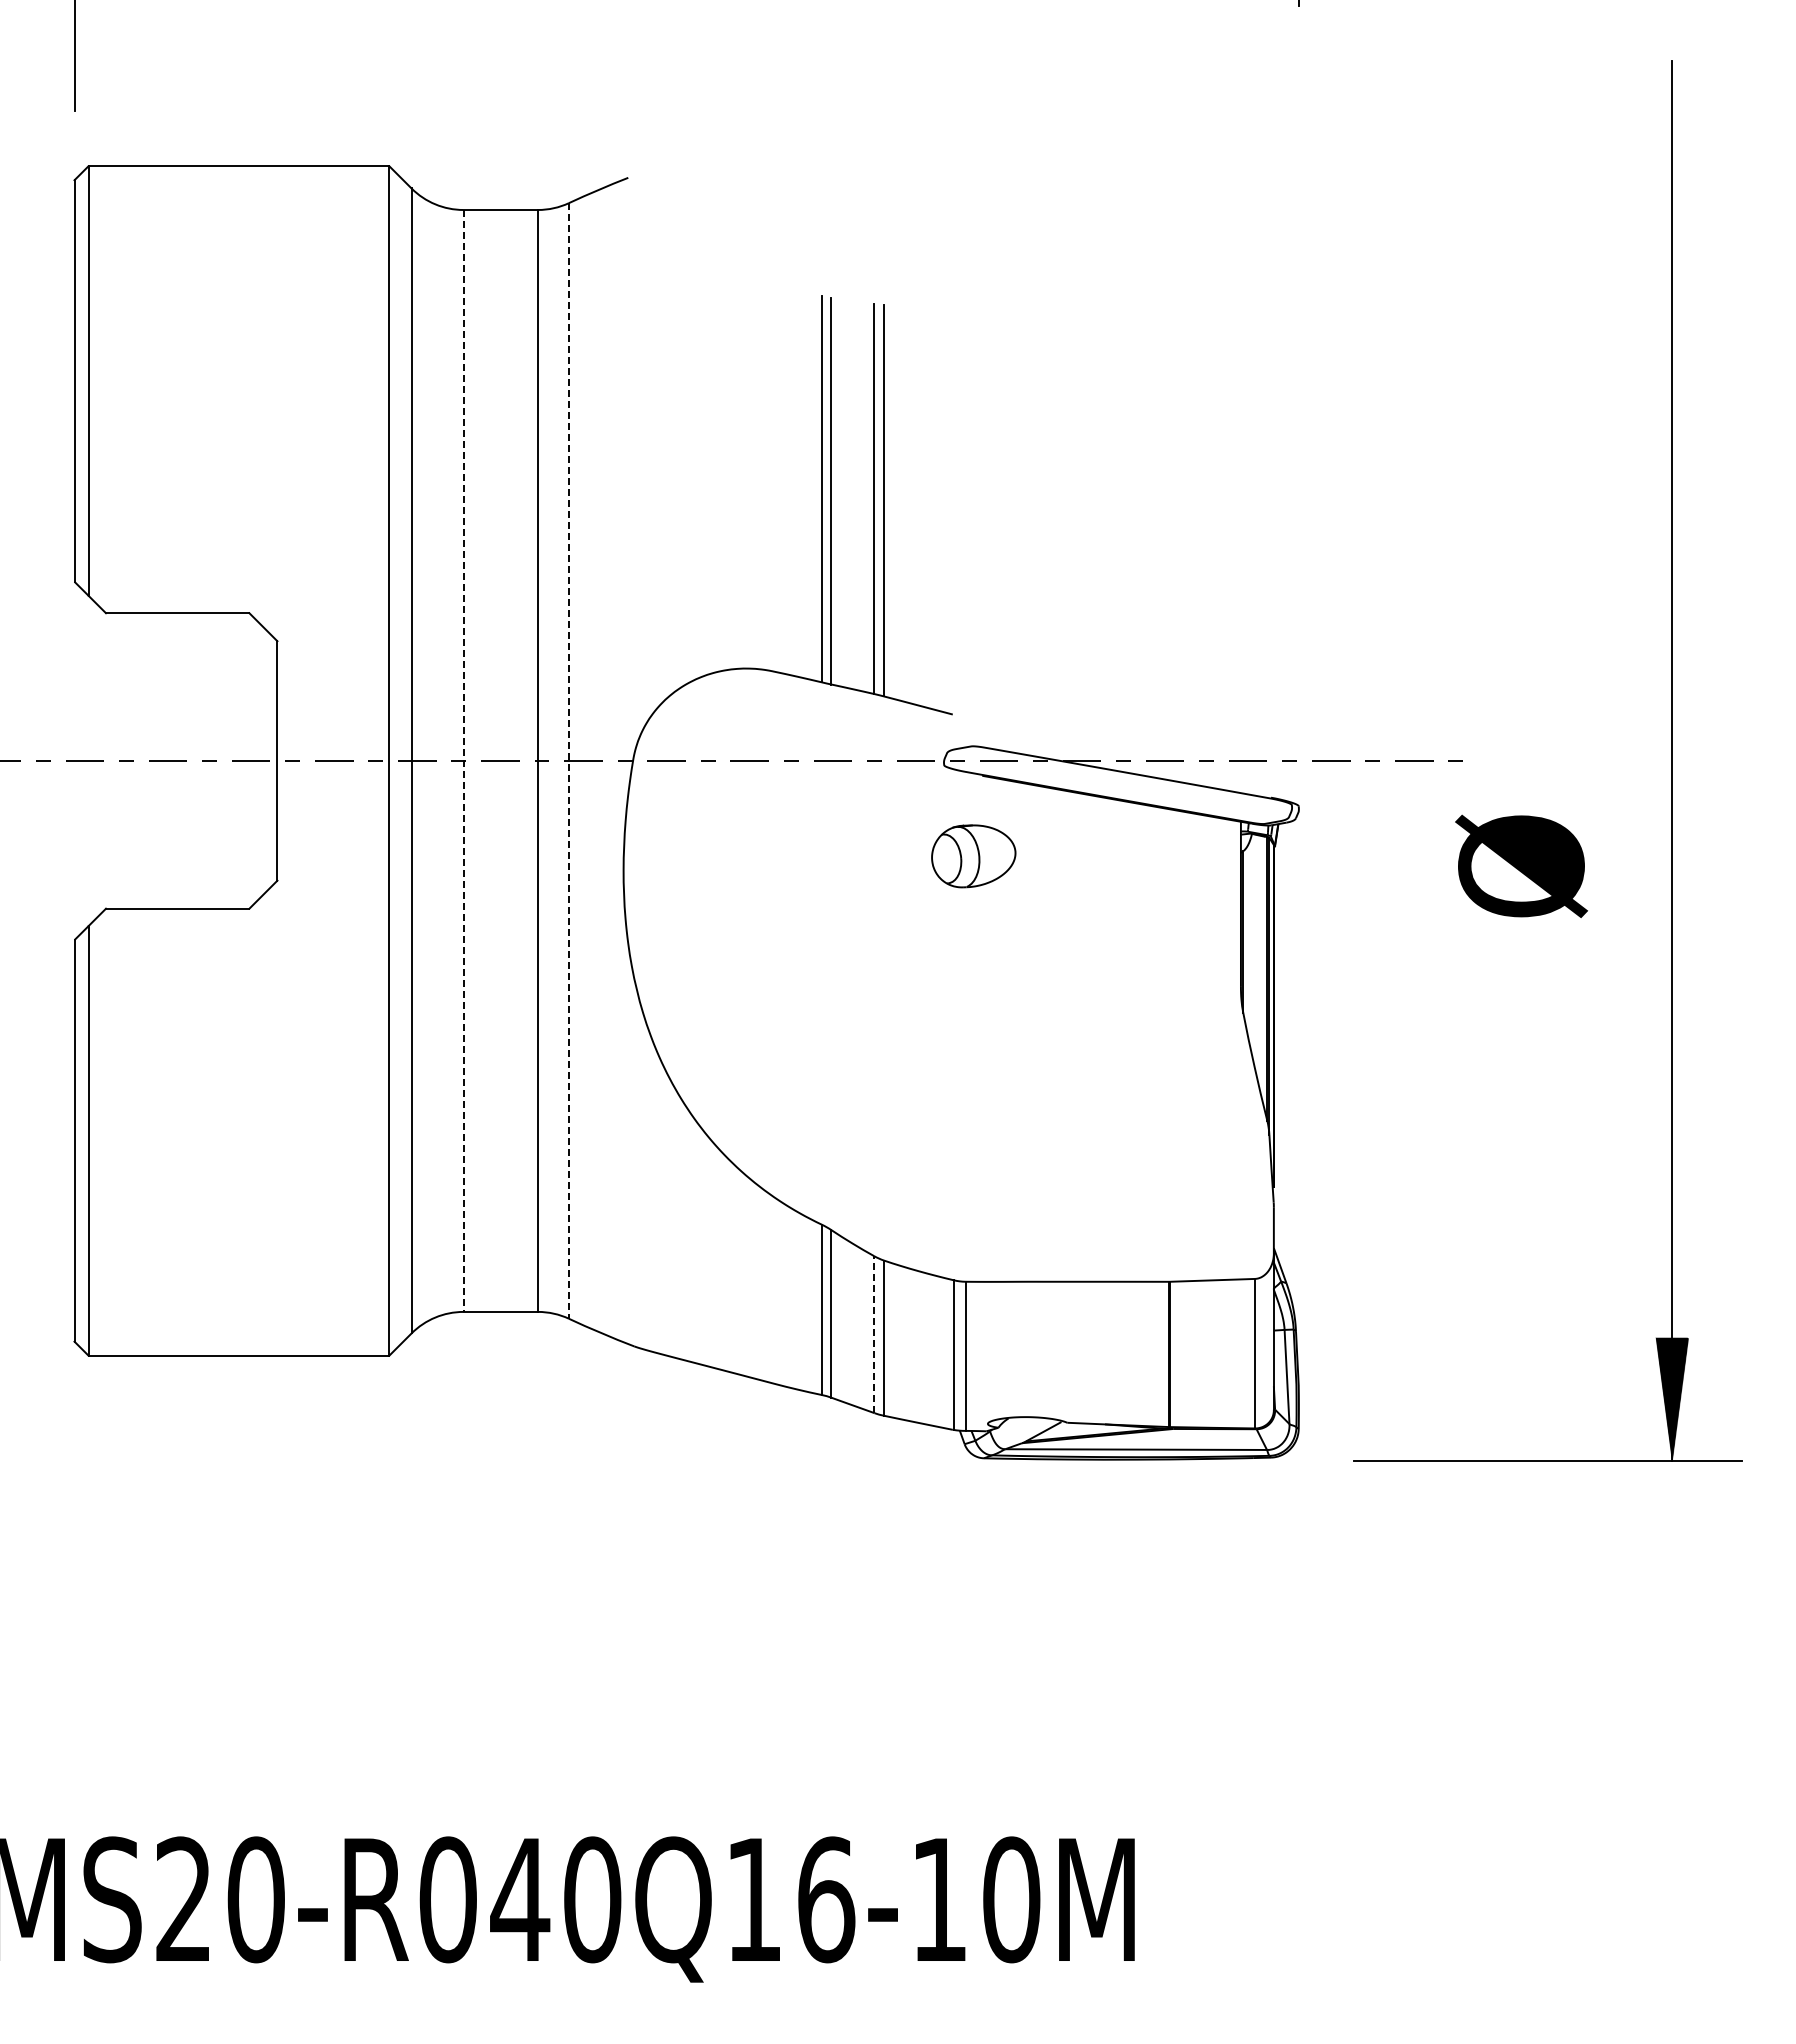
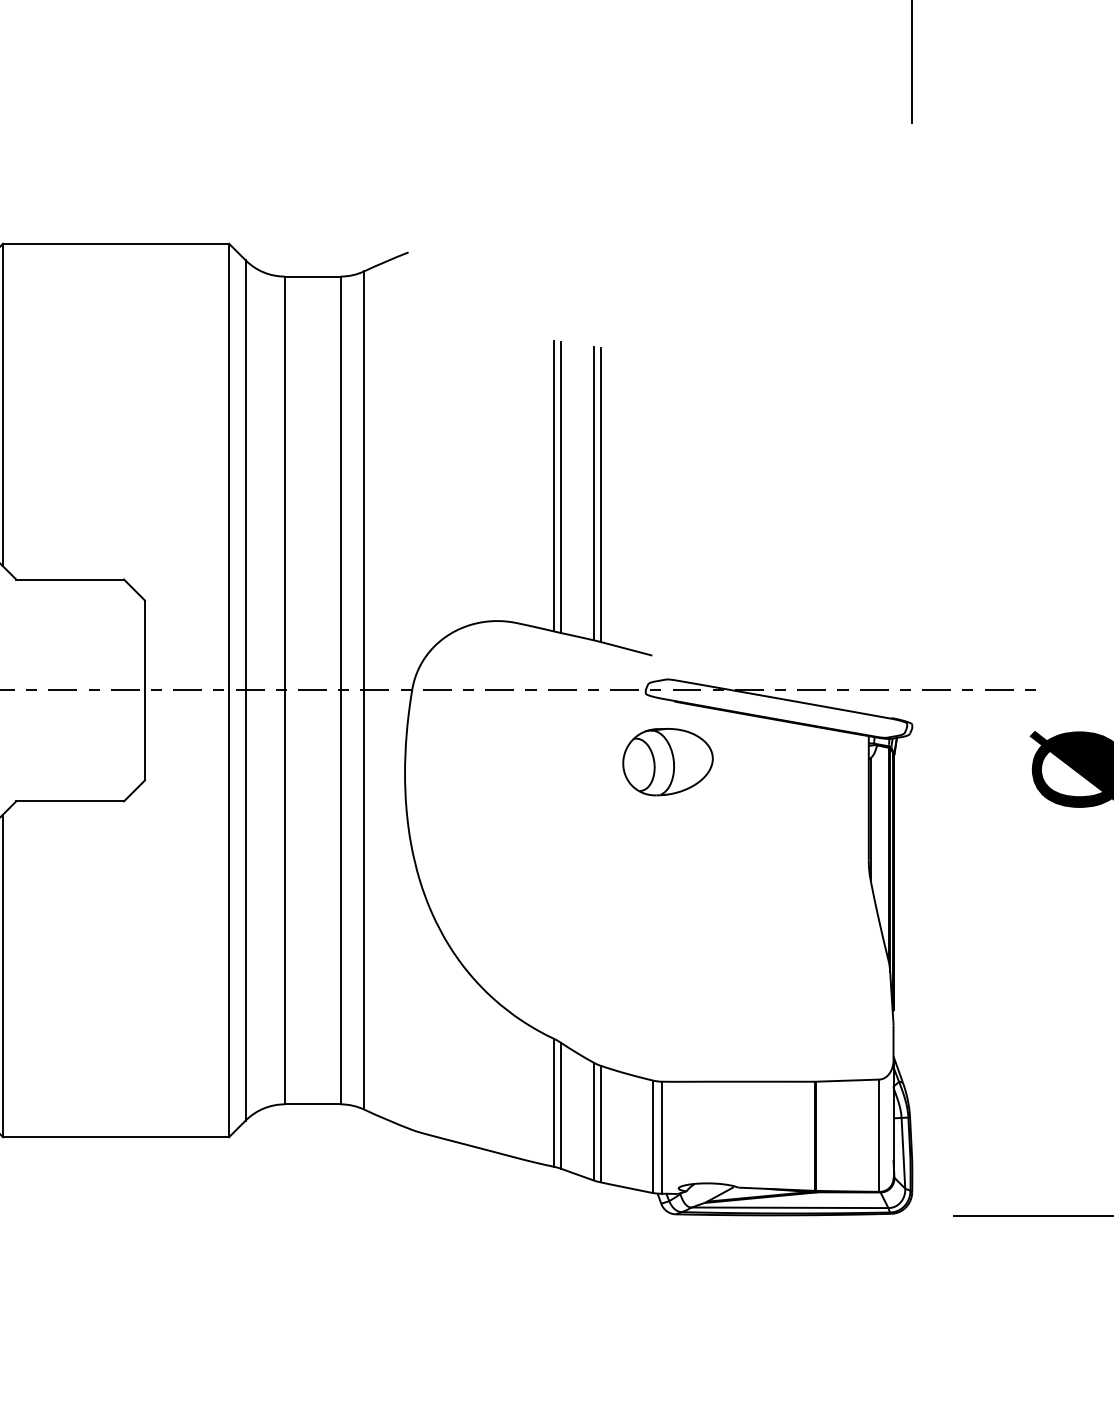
line: (463, 760) -> (284, 690), dashed -> solid
line: (568, 760) -> (363, 690), dashed -> solid
part: (973, 856) -> (667, 762), size x1.43
line: (874, 1334) -> (593, 1121), dashed -> solid

